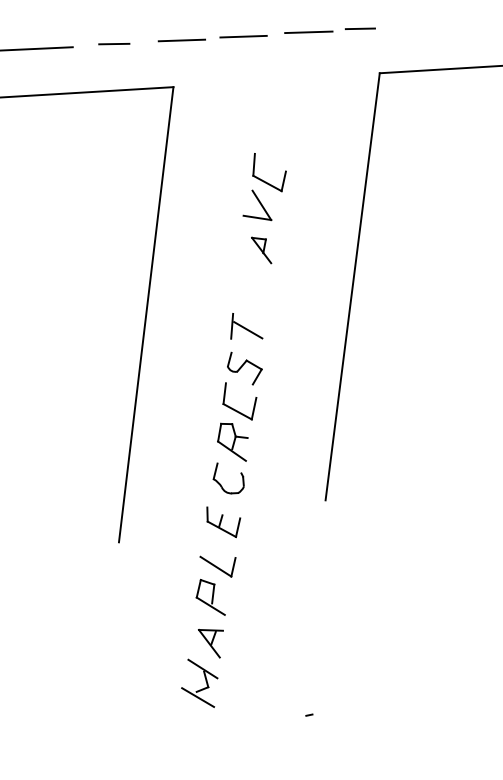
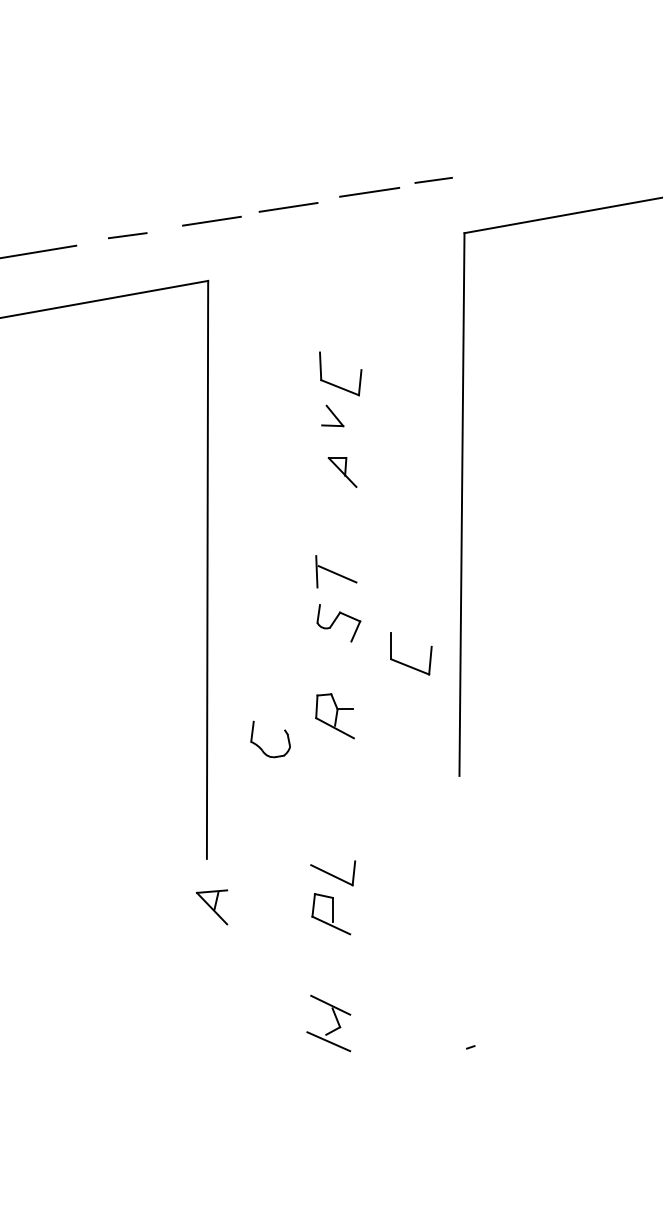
part: (258, 204) -> (332, 415), size x0.6
part: (235, 409) -> (407, 664), moved
part: (221, 485) -> (261, 748), moved
part: (222, 522) -> (333, 818), removed
part: (209, 642) -> (212, 907), moved

